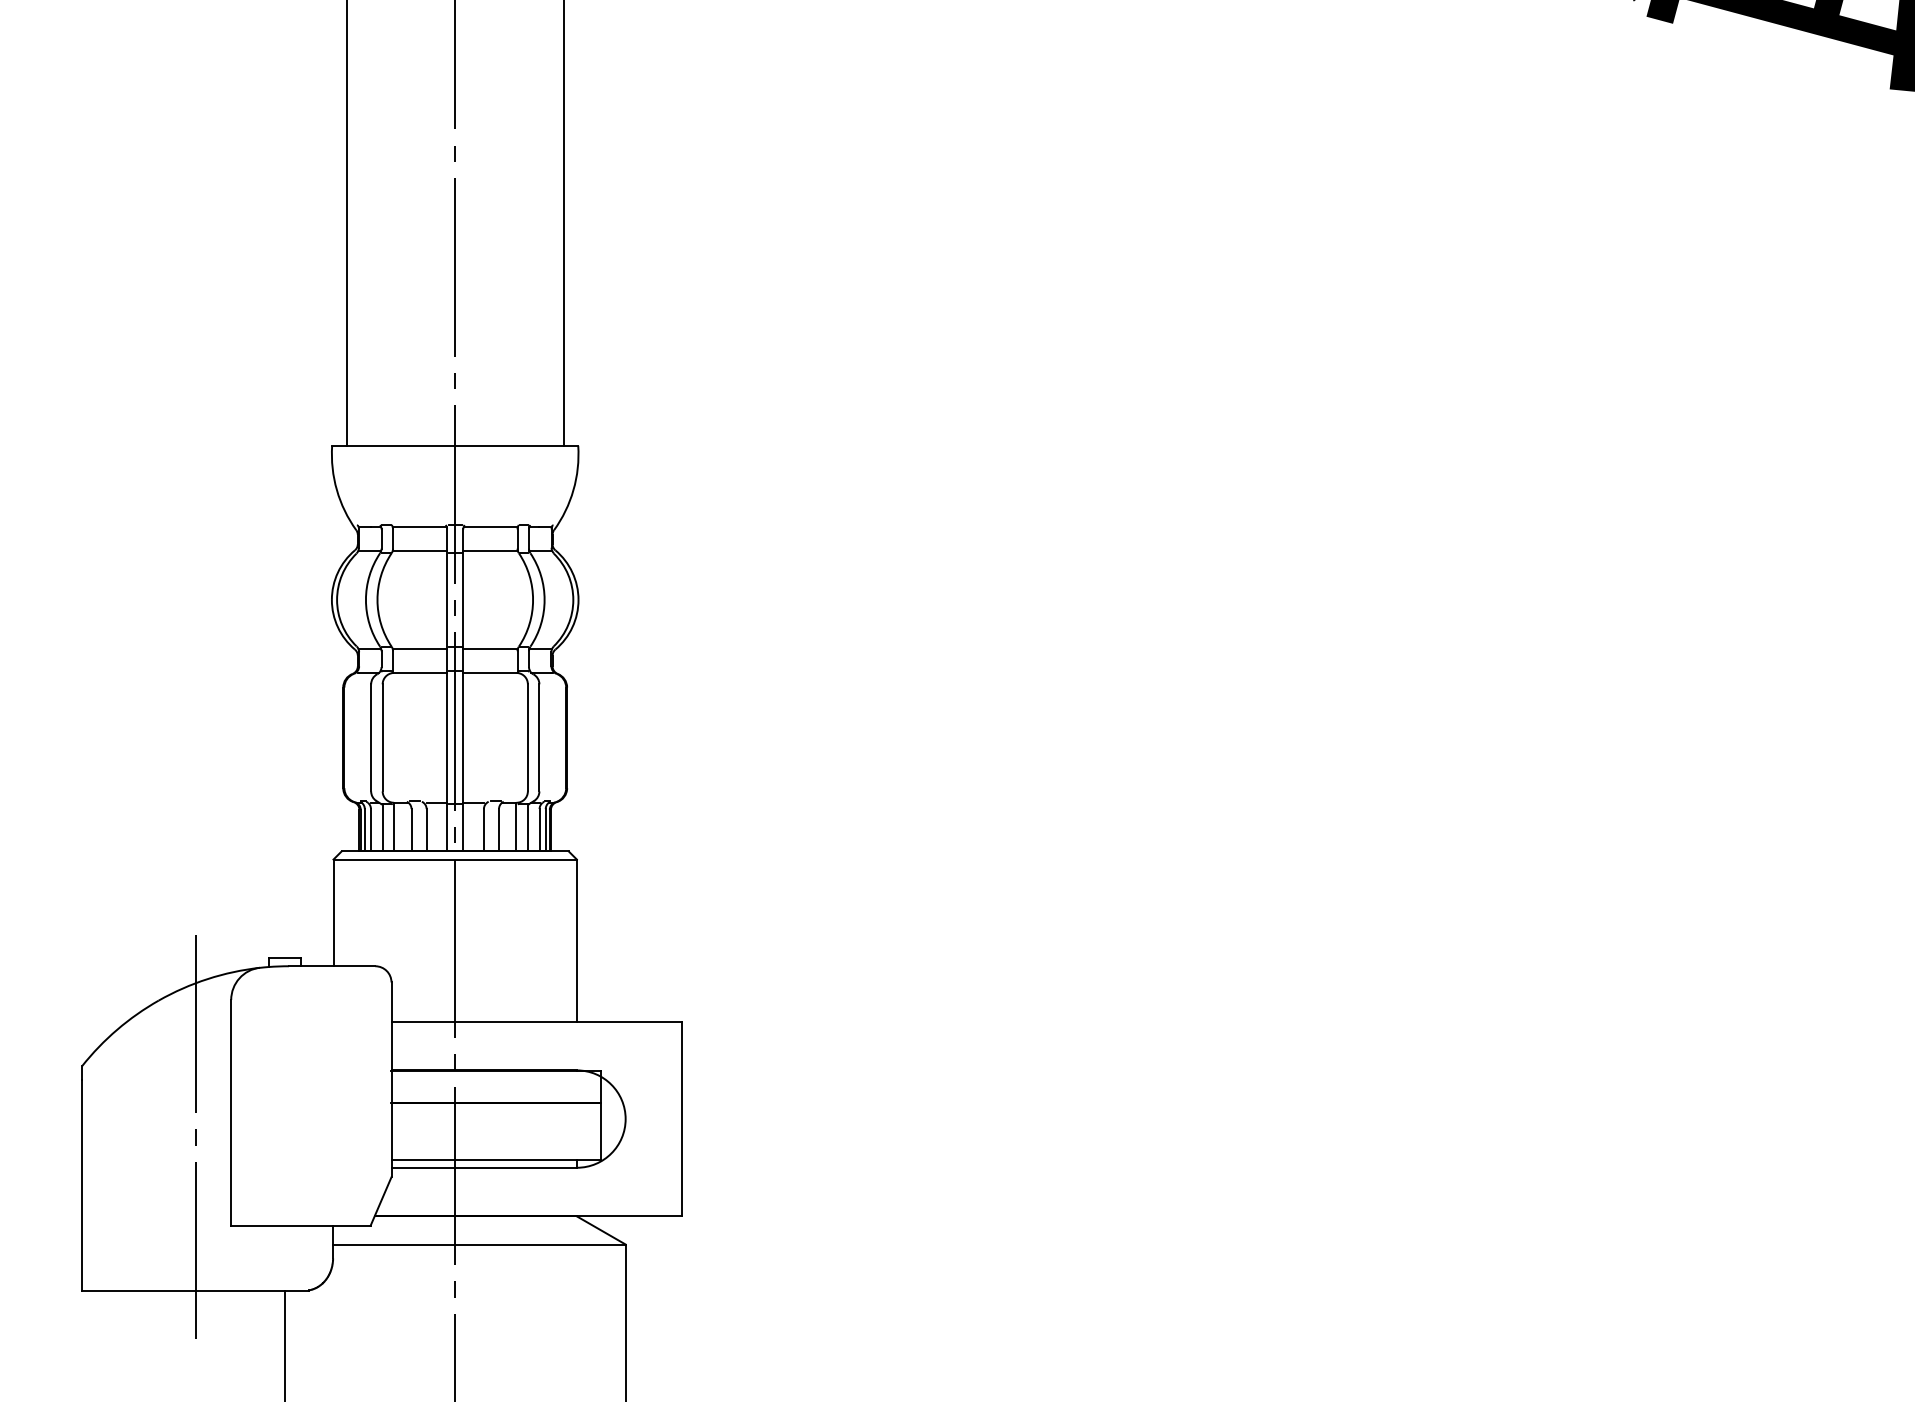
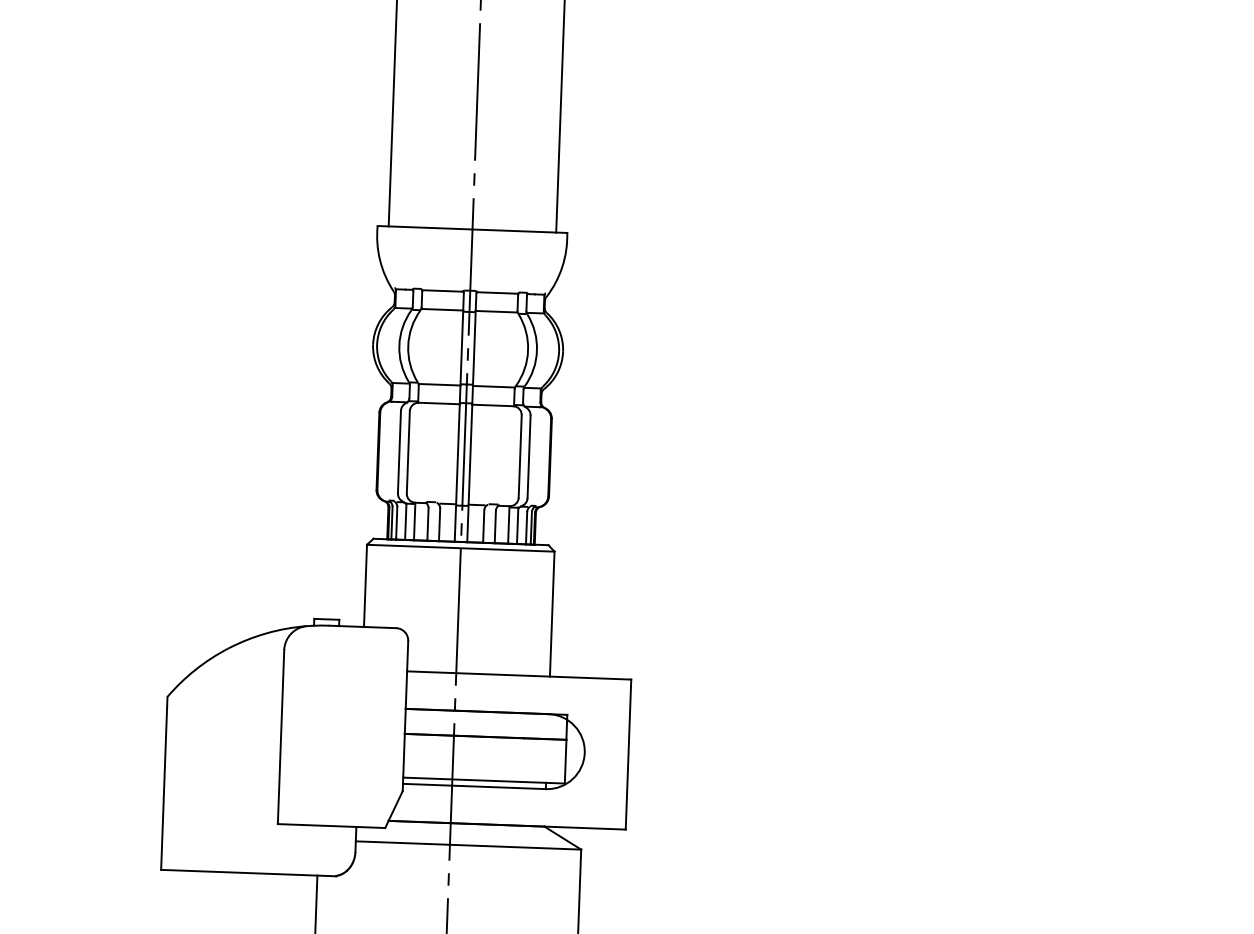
line: (195, 1136) -> (252, 754), removed

